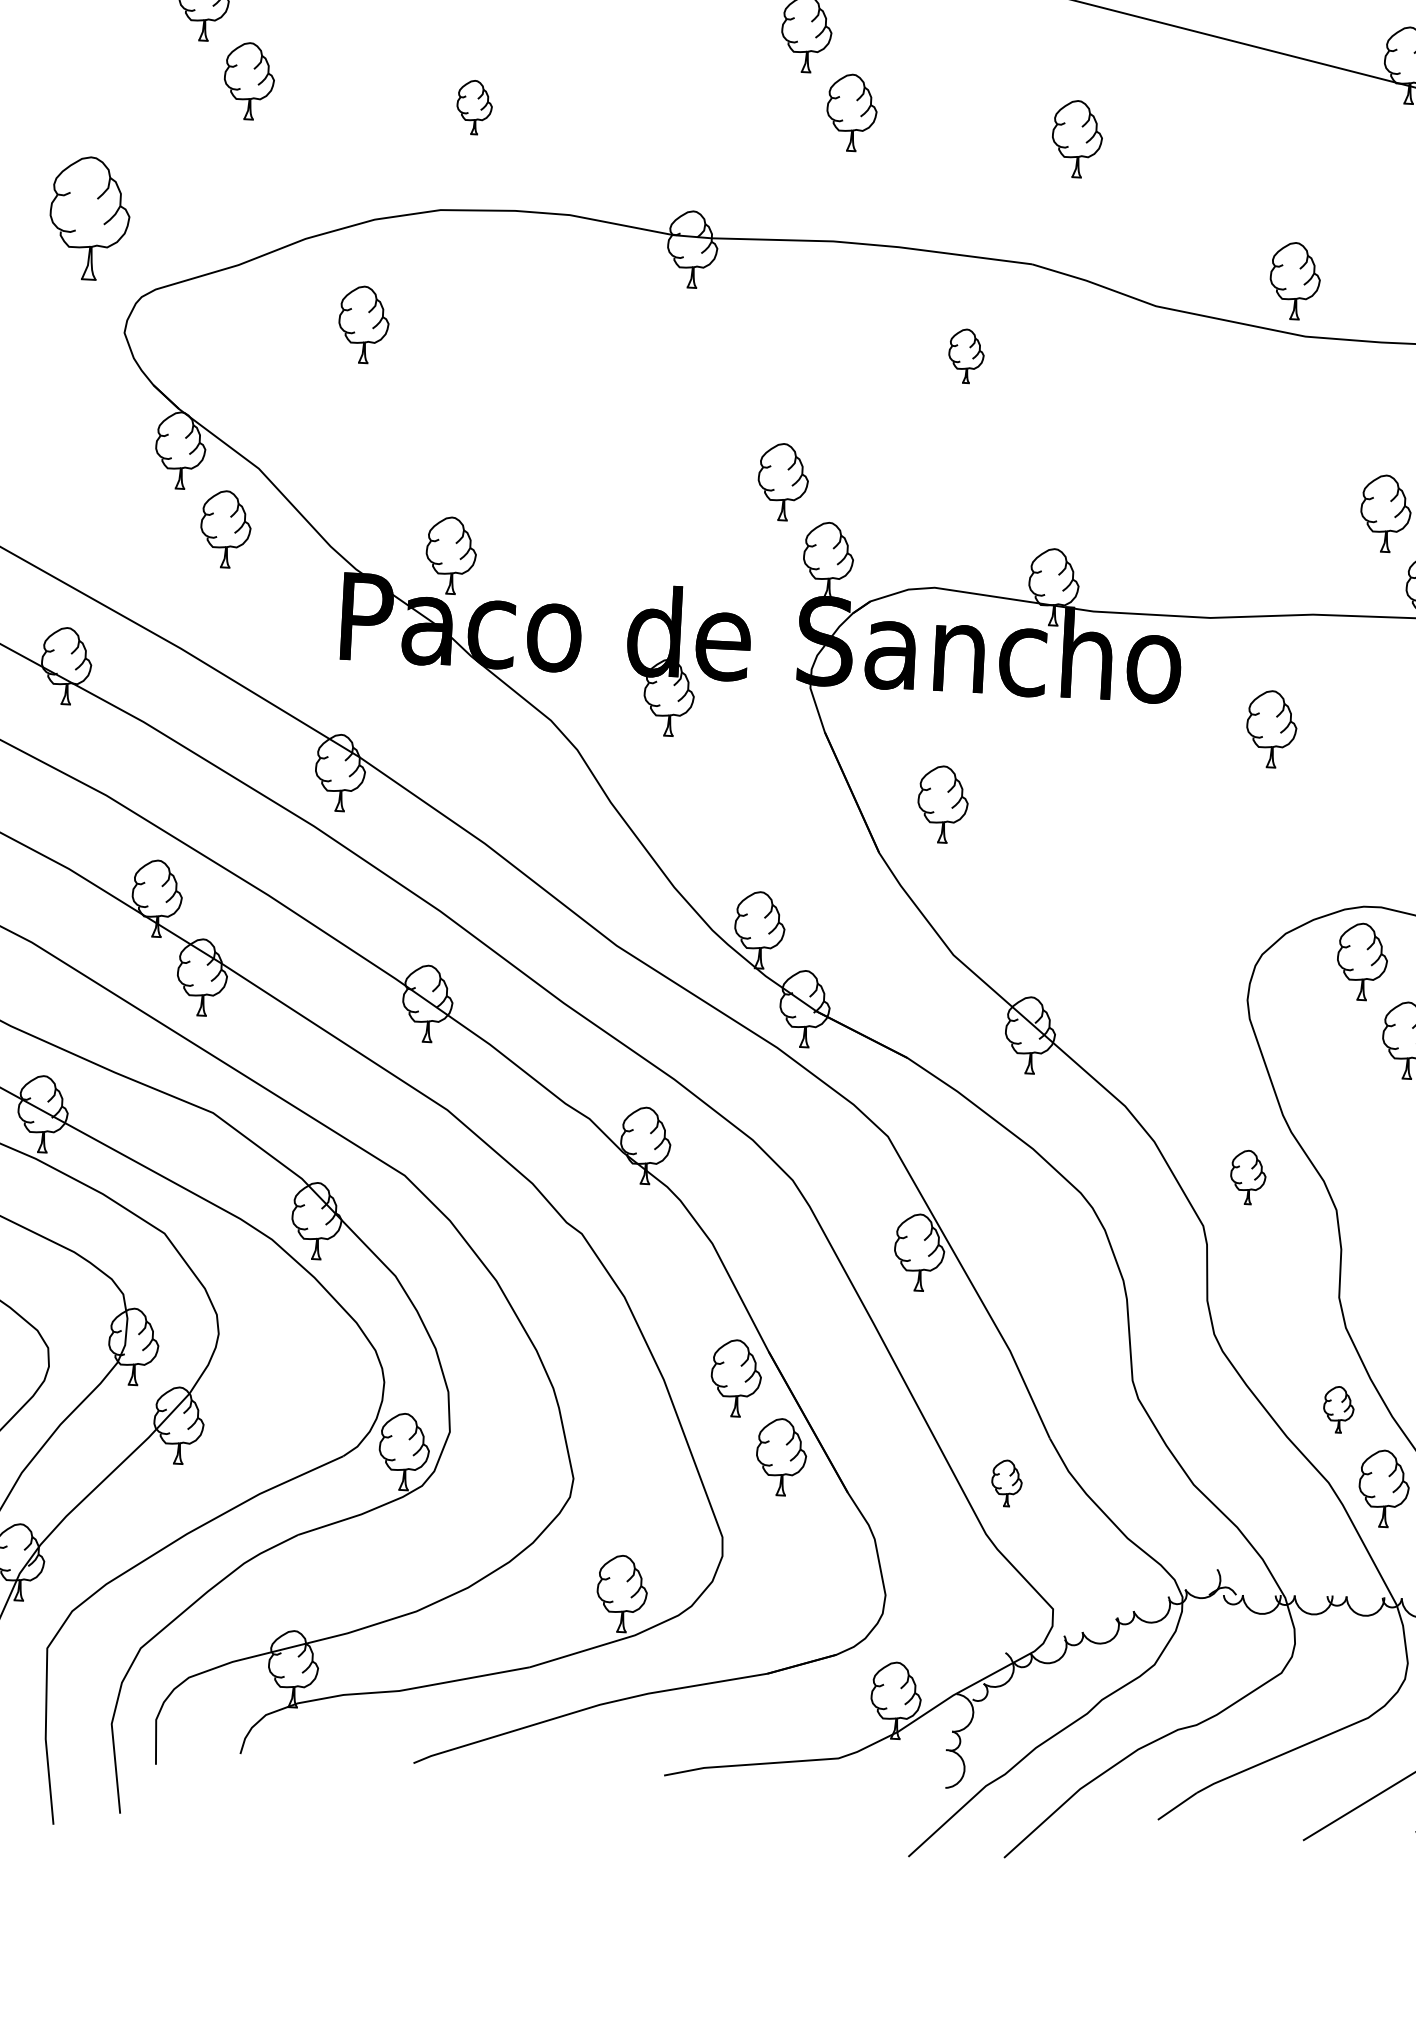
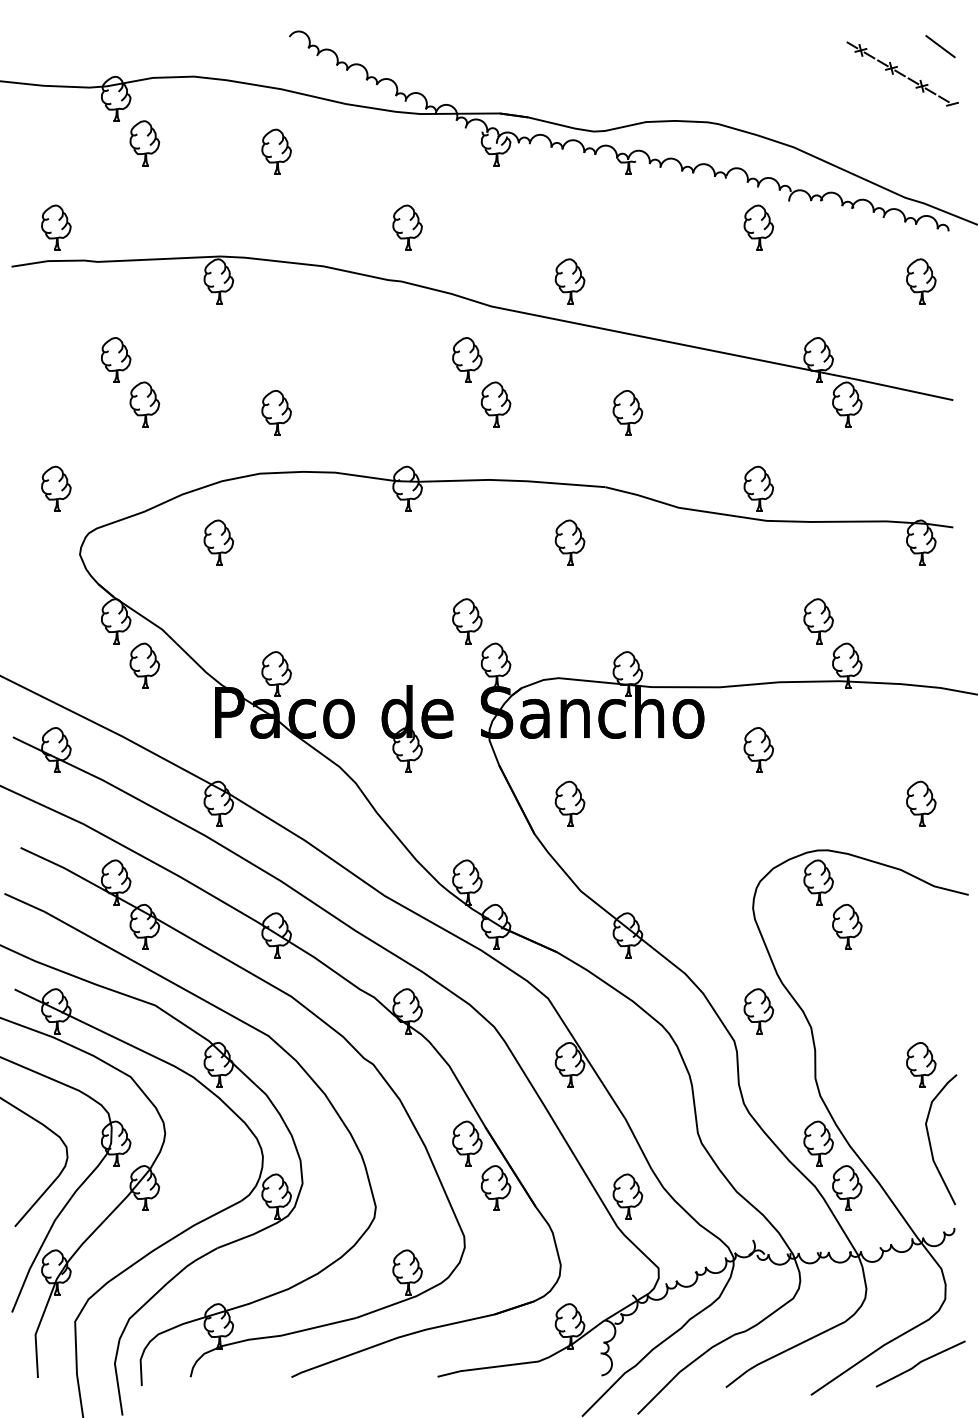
part: (474, 106) -> (276, 412), size x1.43
part: (90, 217) -> (56, 488), size x0.62
part: (965, 356) -> (569, 542), size x1.43
part: (1247, 1177) -> (758, 1011), size x1.43
part: (1338, 1409) -> (818, 1143), size x1.67
part: (1006, 1483) -> (627, 1196), size x1.67

